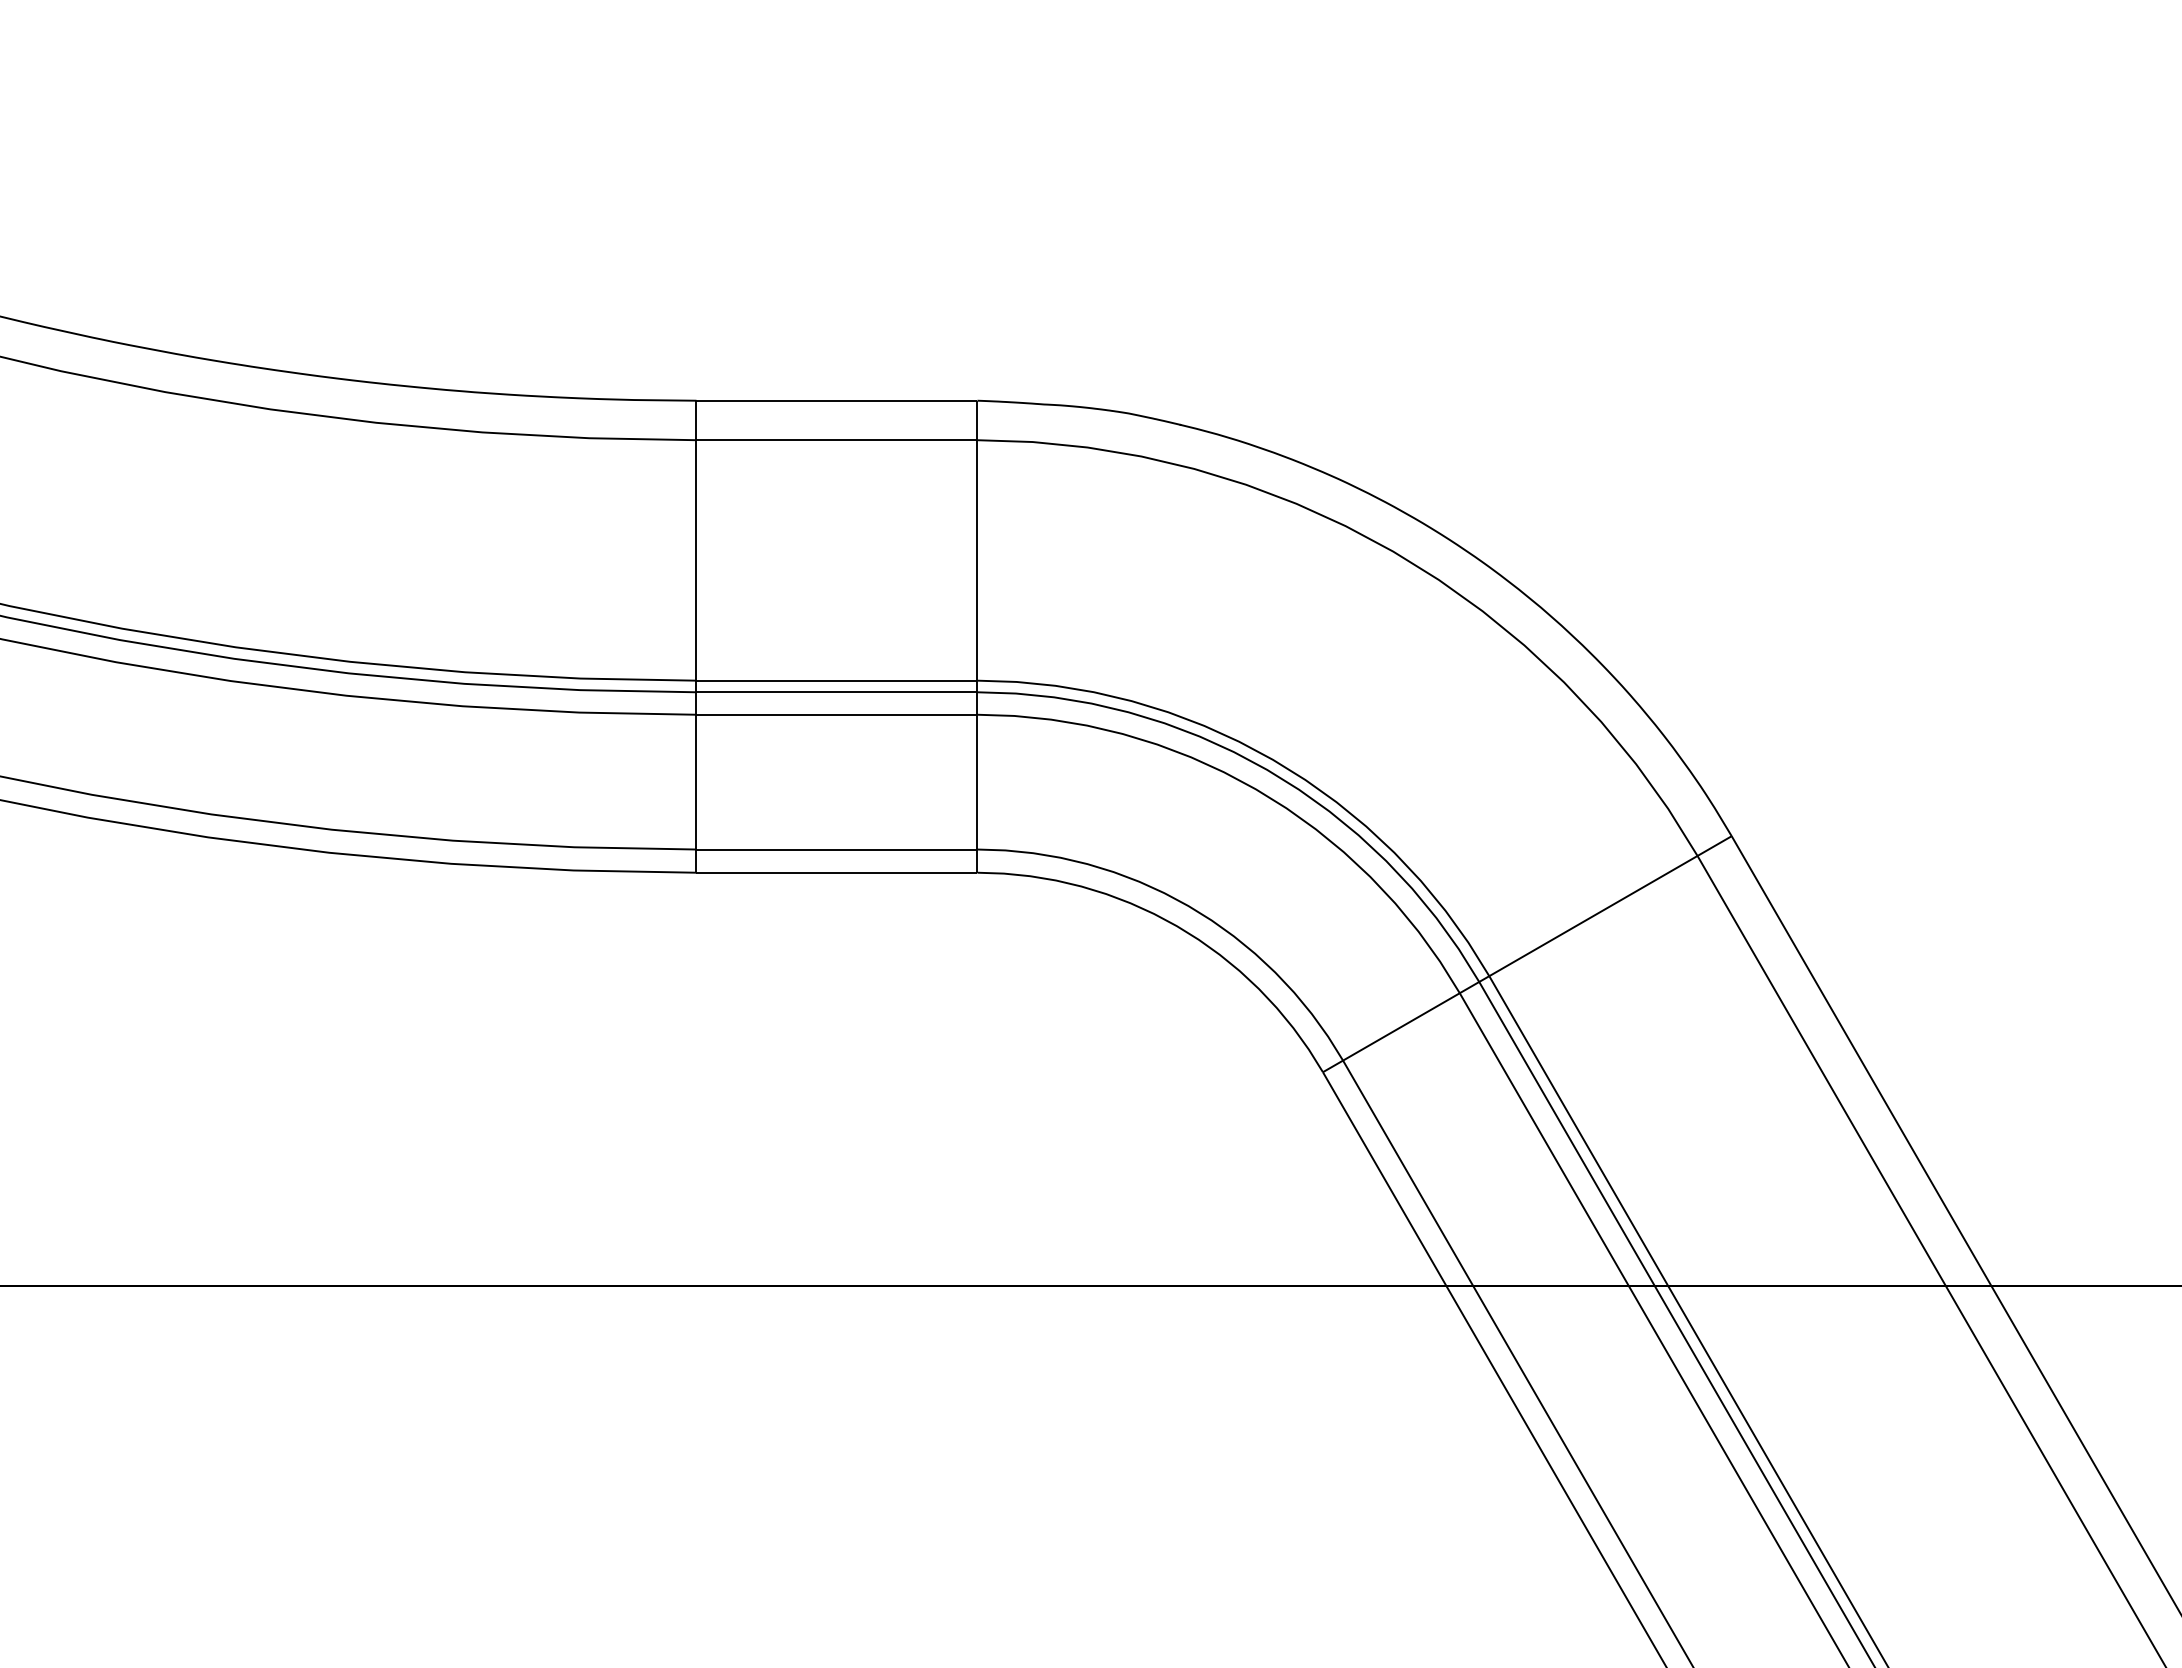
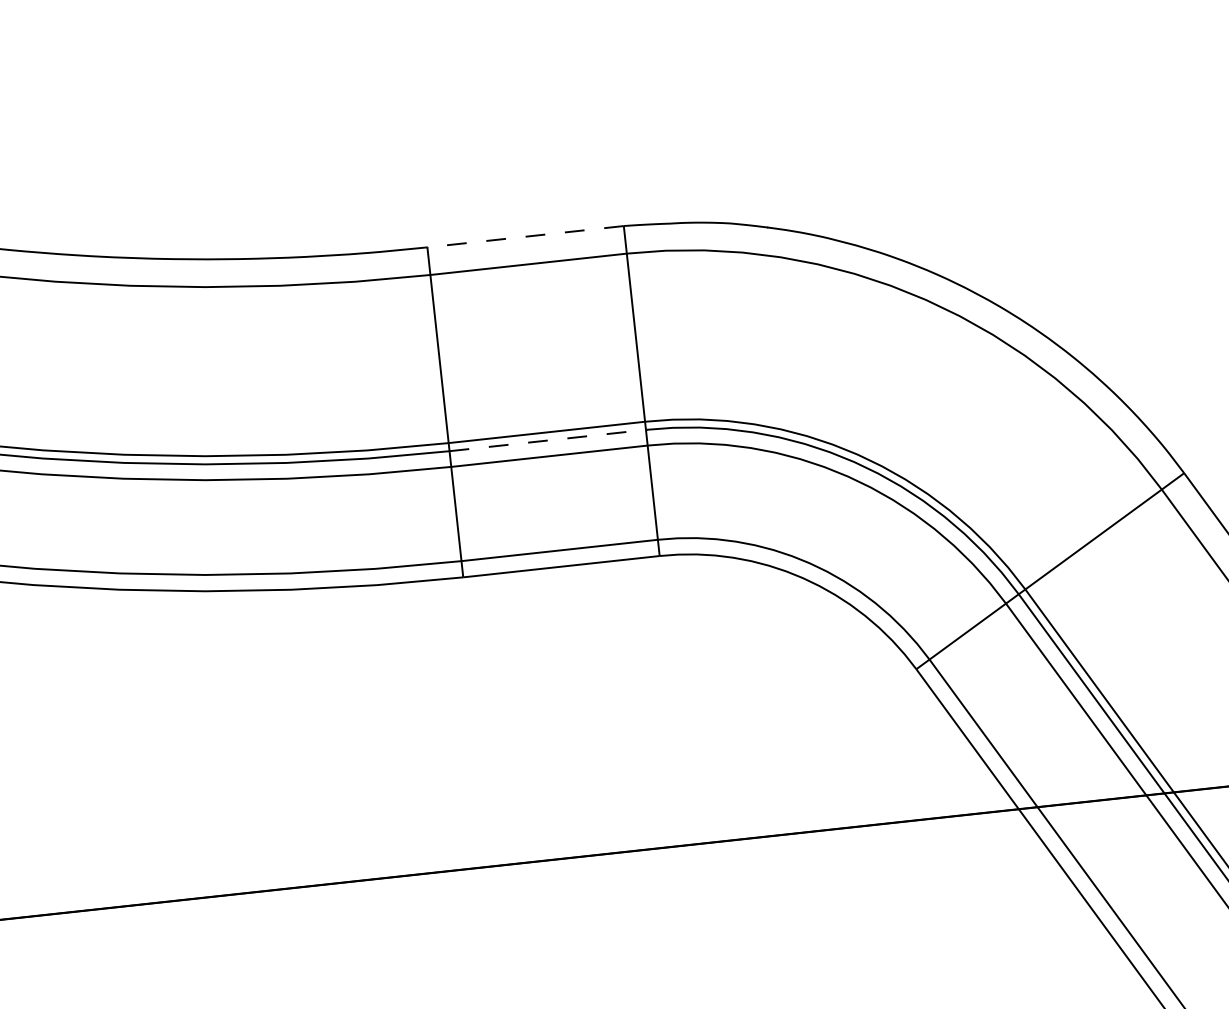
line: (836, 400) -> (525, 236), solid -> dashed
line: (837, 692) -> (548, 440), solid -> dashed

